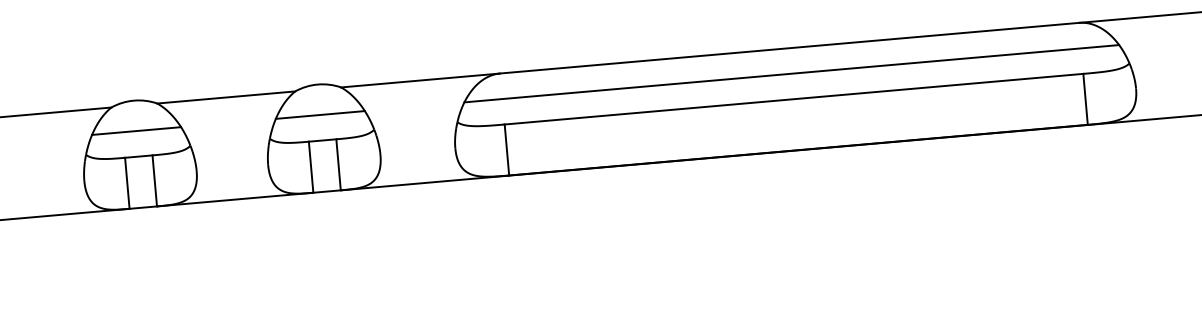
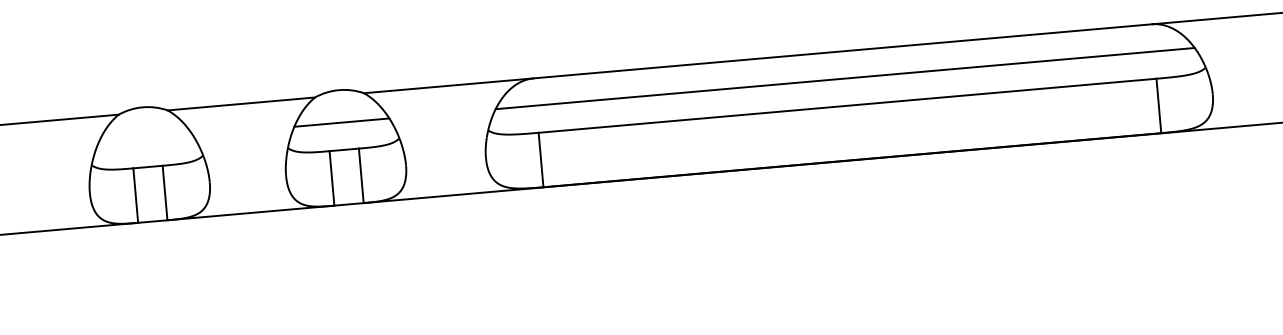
line: (136, 130) -> (145, 139), removed

